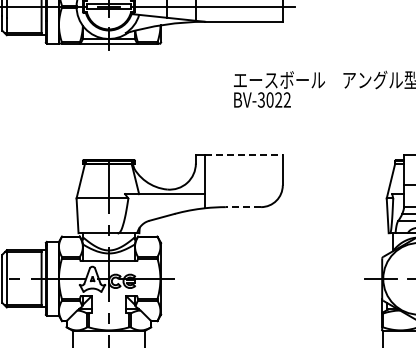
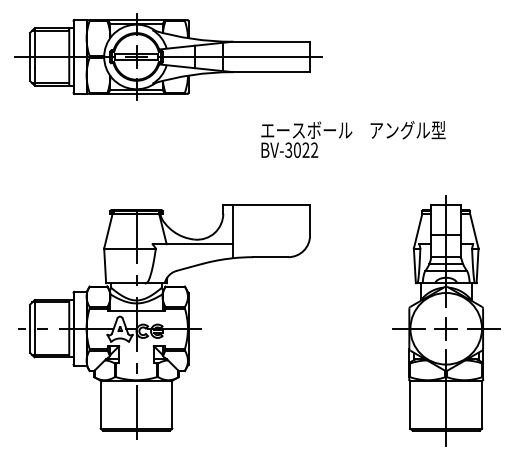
line: (244, 155) -> (271, 205), dashed -> solid
line: (243, 207) -> (270, 257), dashed -> solid

